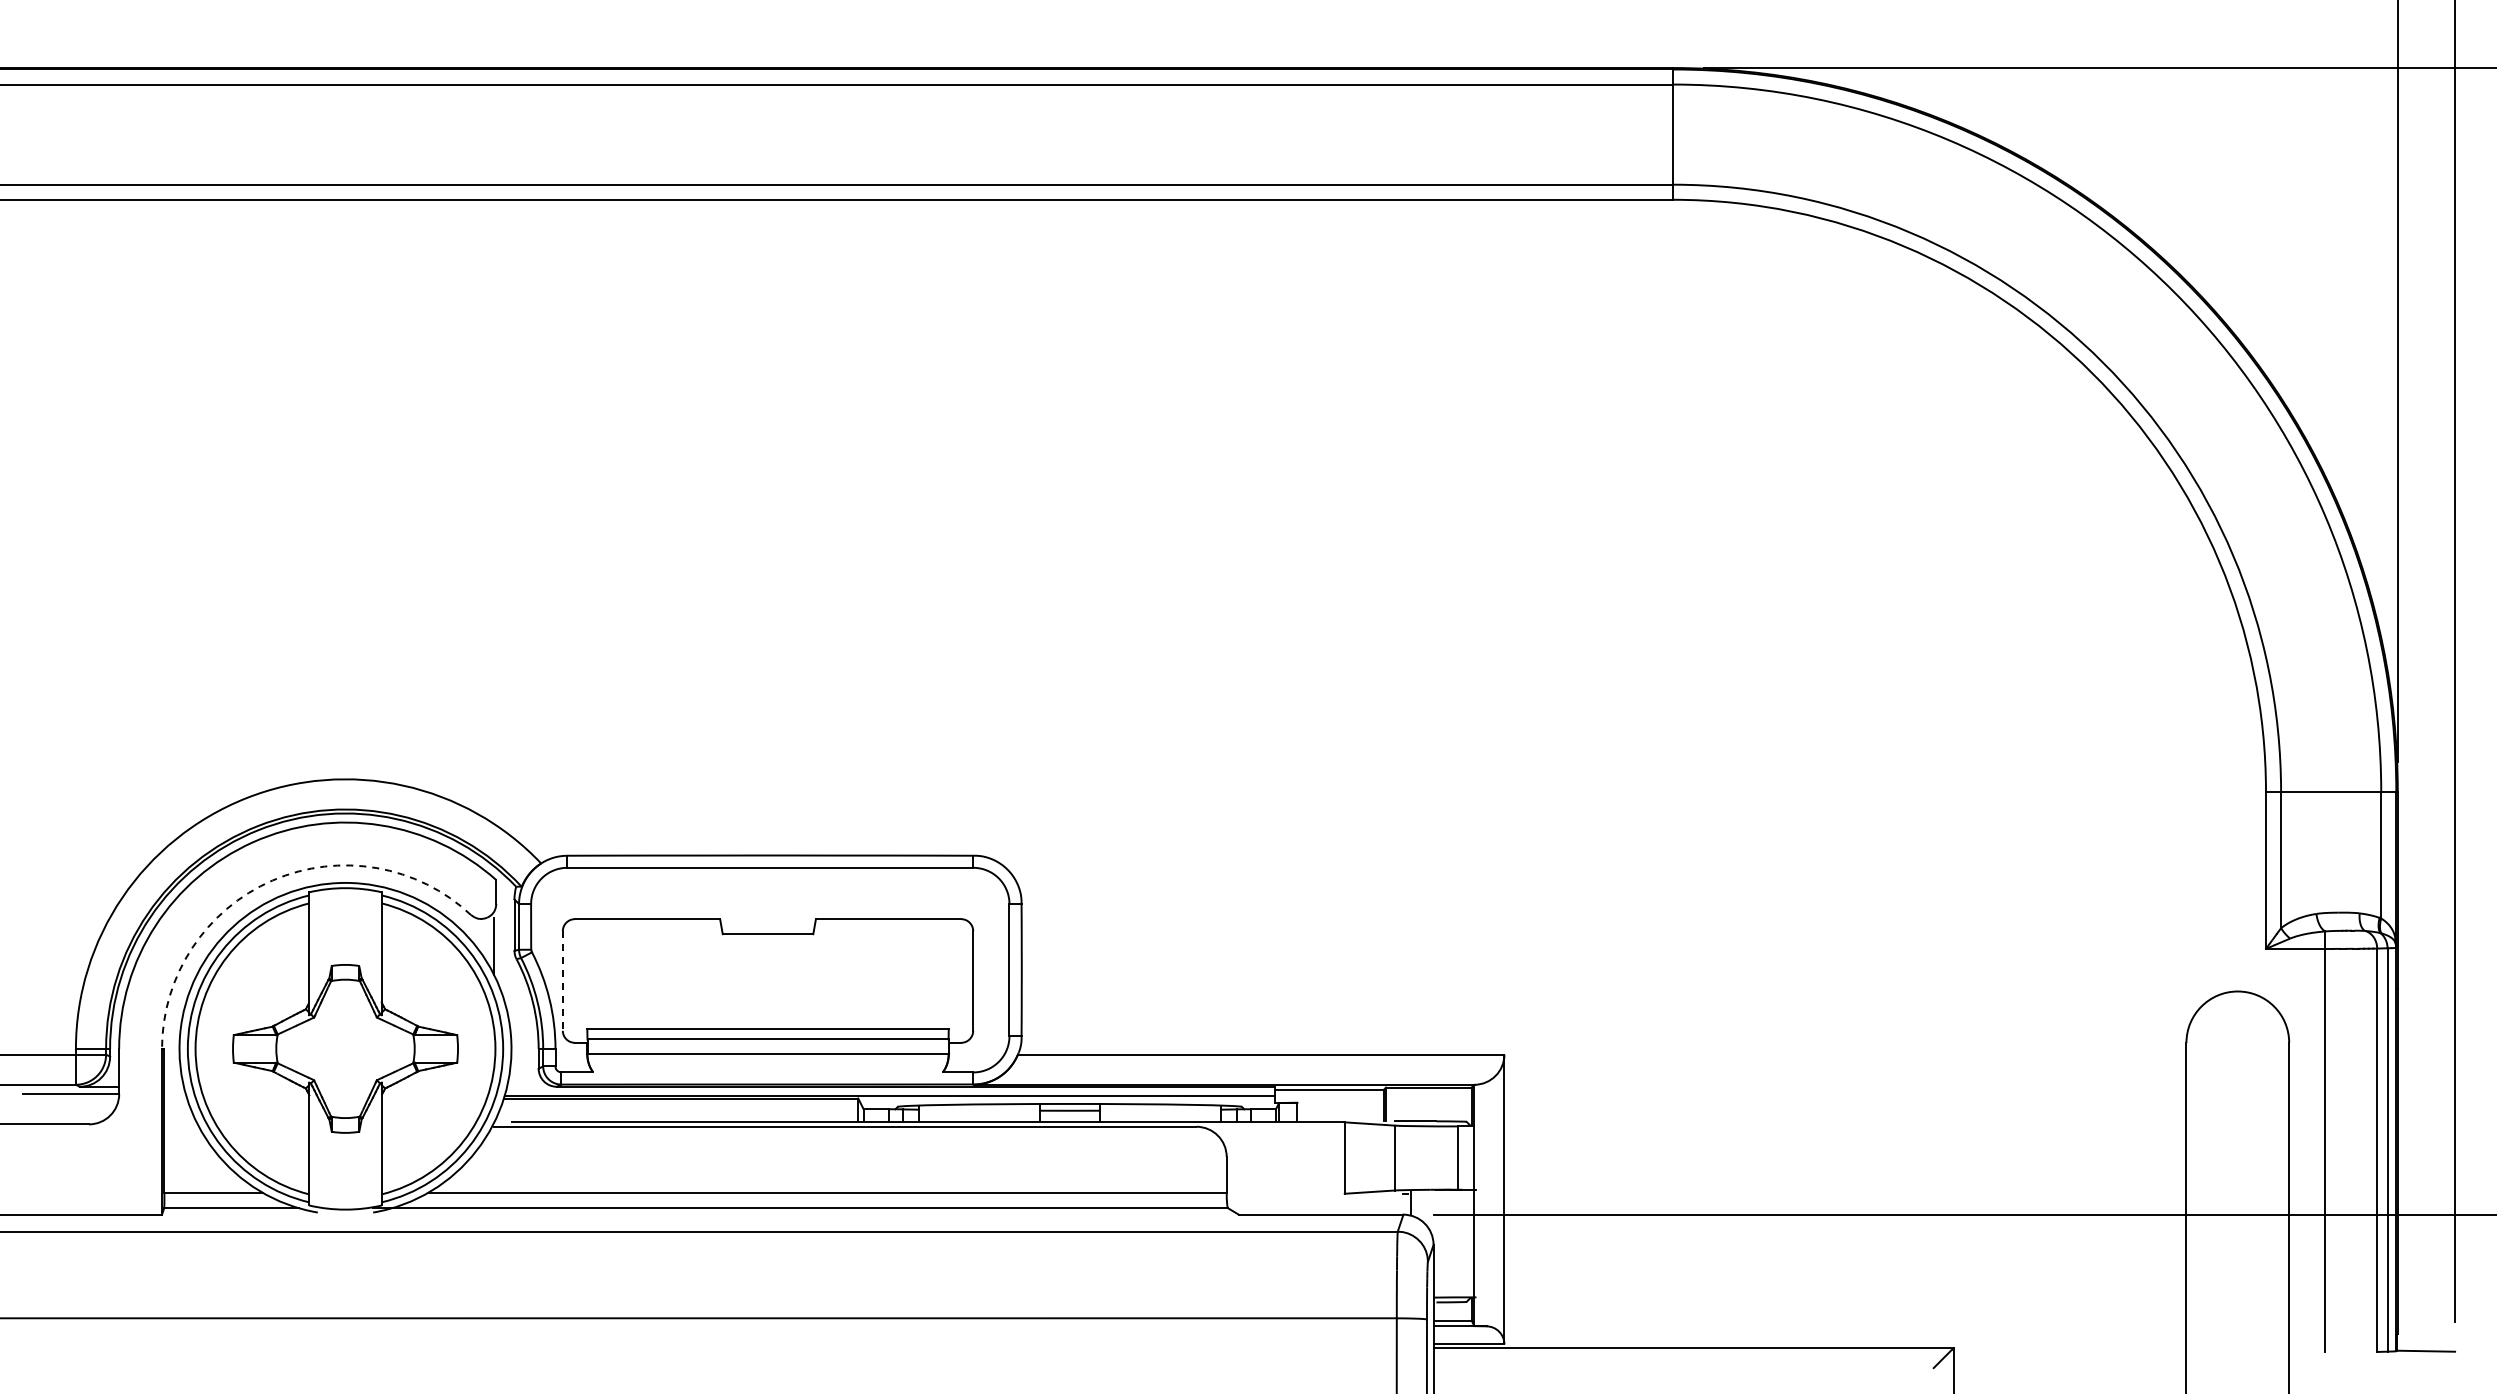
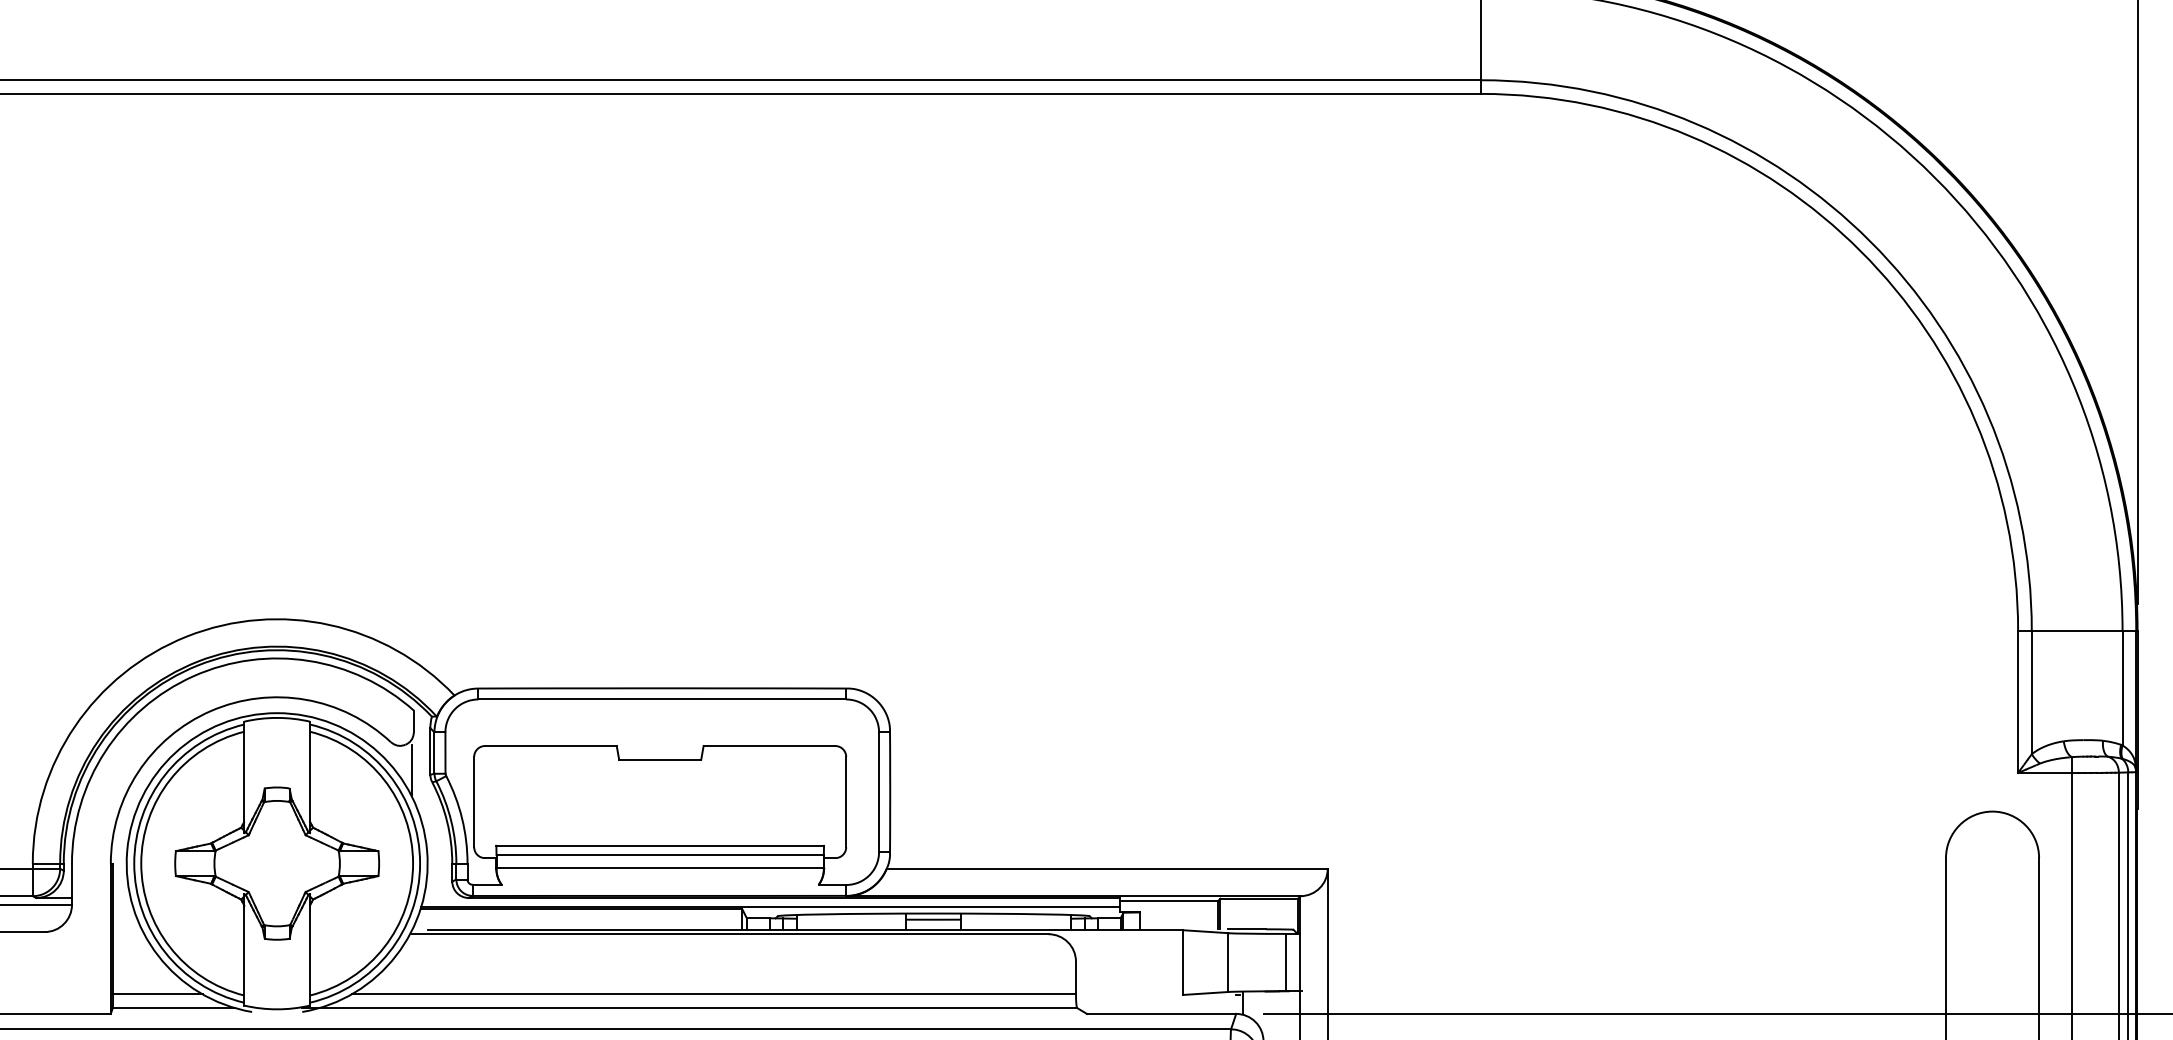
arc: (272, 880) -> (210, 710), dashed -> solid
line: (562, 980) -> (473, 801), dashed -> solid

